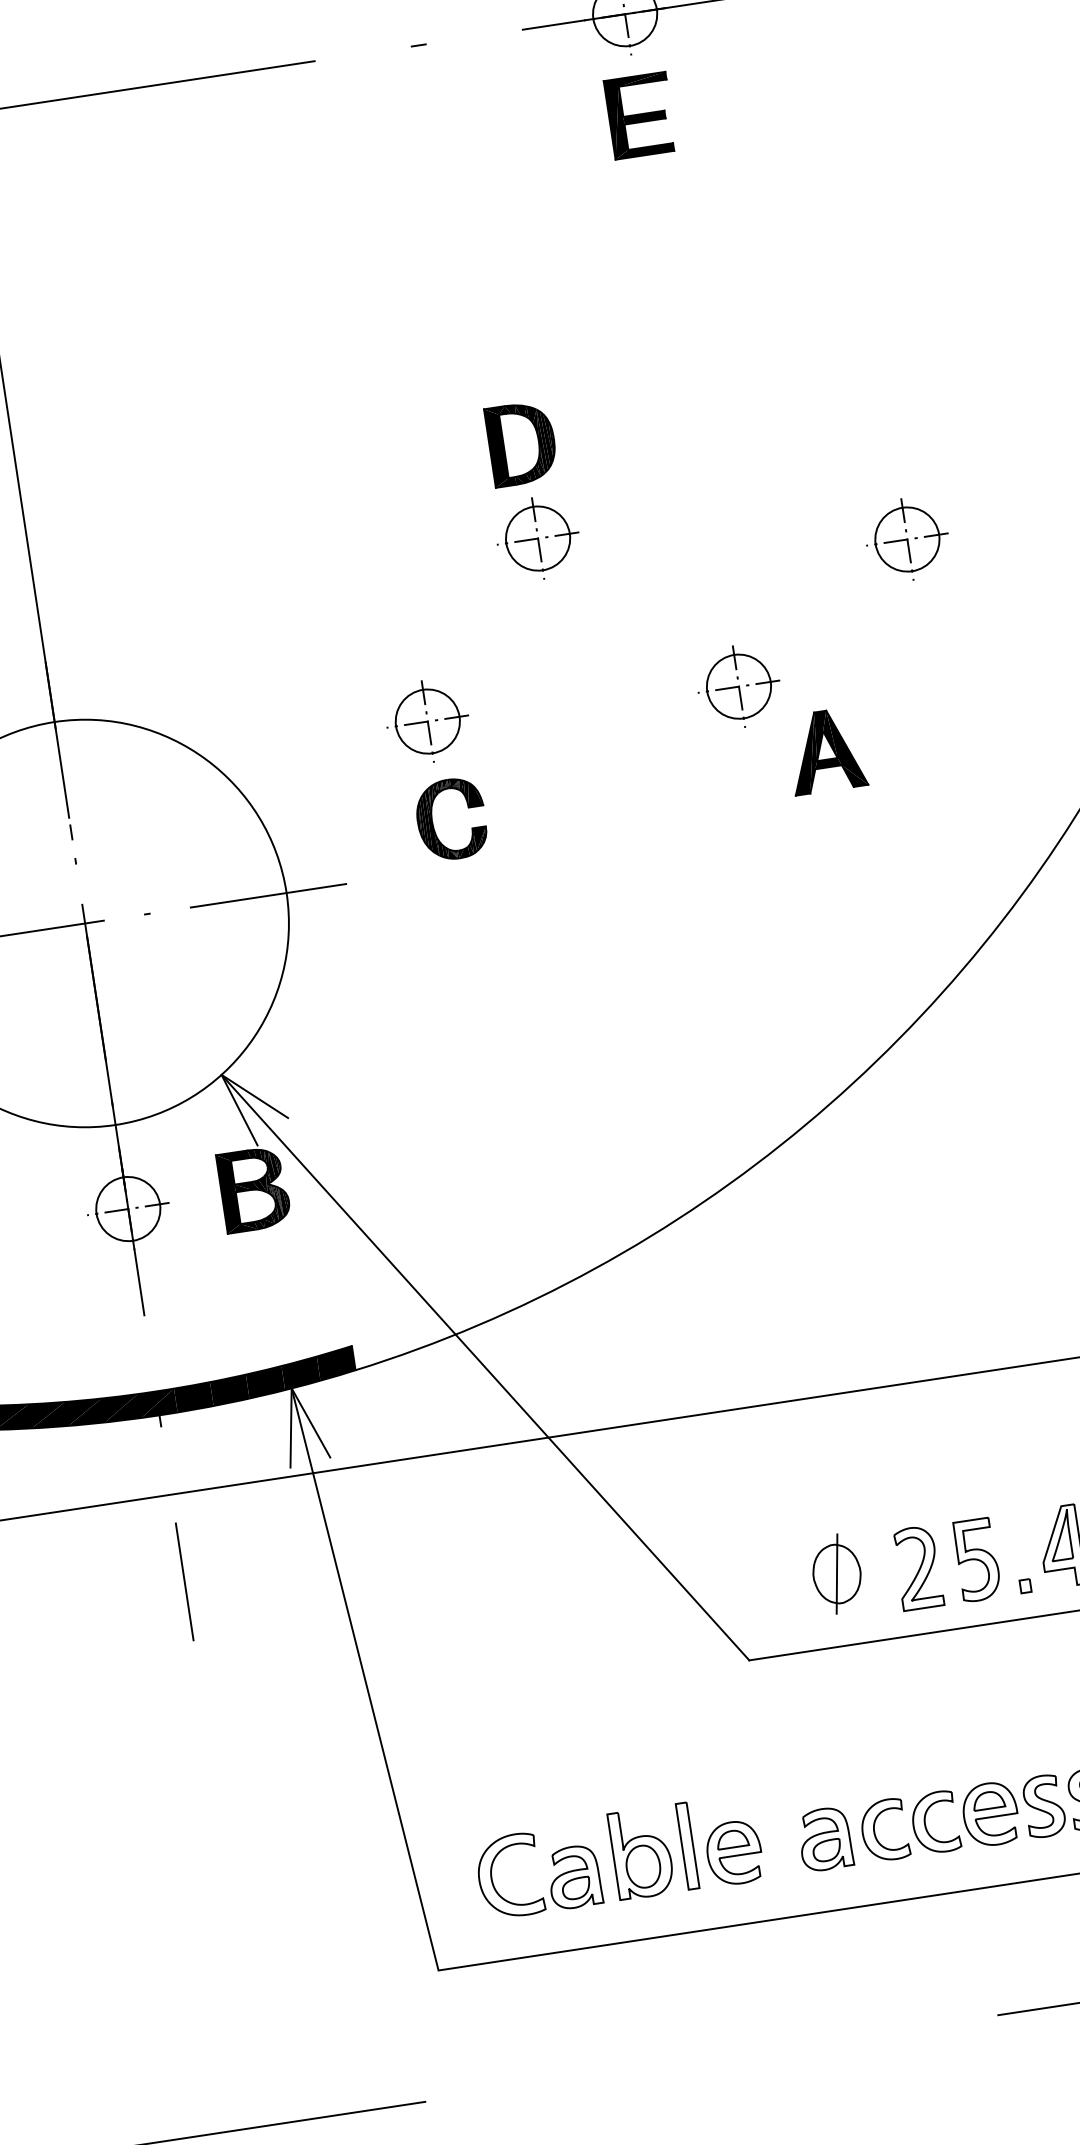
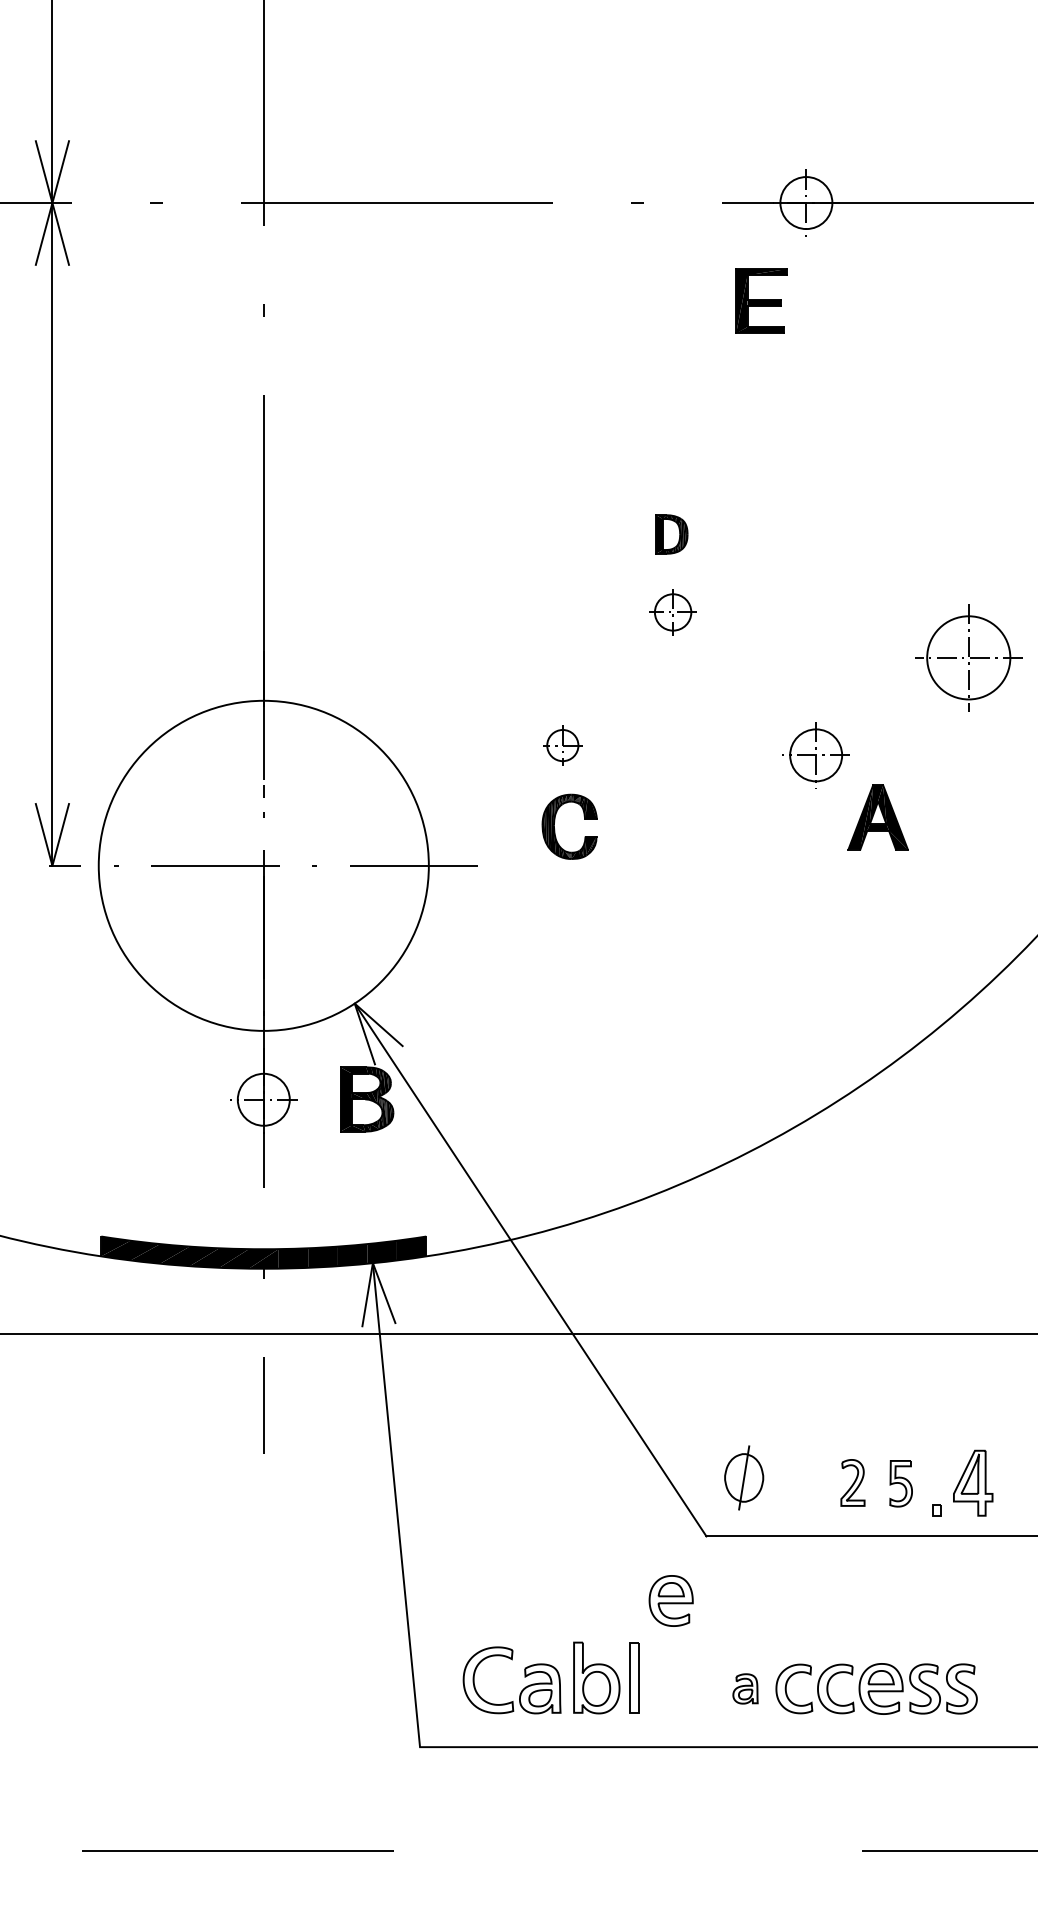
part: (640, 114) -> (761, 300), moved
part: (521, 443) -> (671, 534), size x0.6
part: (537, 538) -> (672, 612), size x0.7
part: (906, 539) -> (968, 657), size x1.6
part: (427, 721) -> (562, 745), size x0.6
part: (976, 1559) -> (900, 1483), size x0.7
part: (917, 1567) -> (852, 1482), size x0.7
part: (837, 1573) -> (744, 1477), moved
part: (825, 1838) -> (745, 1688), size x0.6
part: (733, 1852) -> (670, 1600), moved

